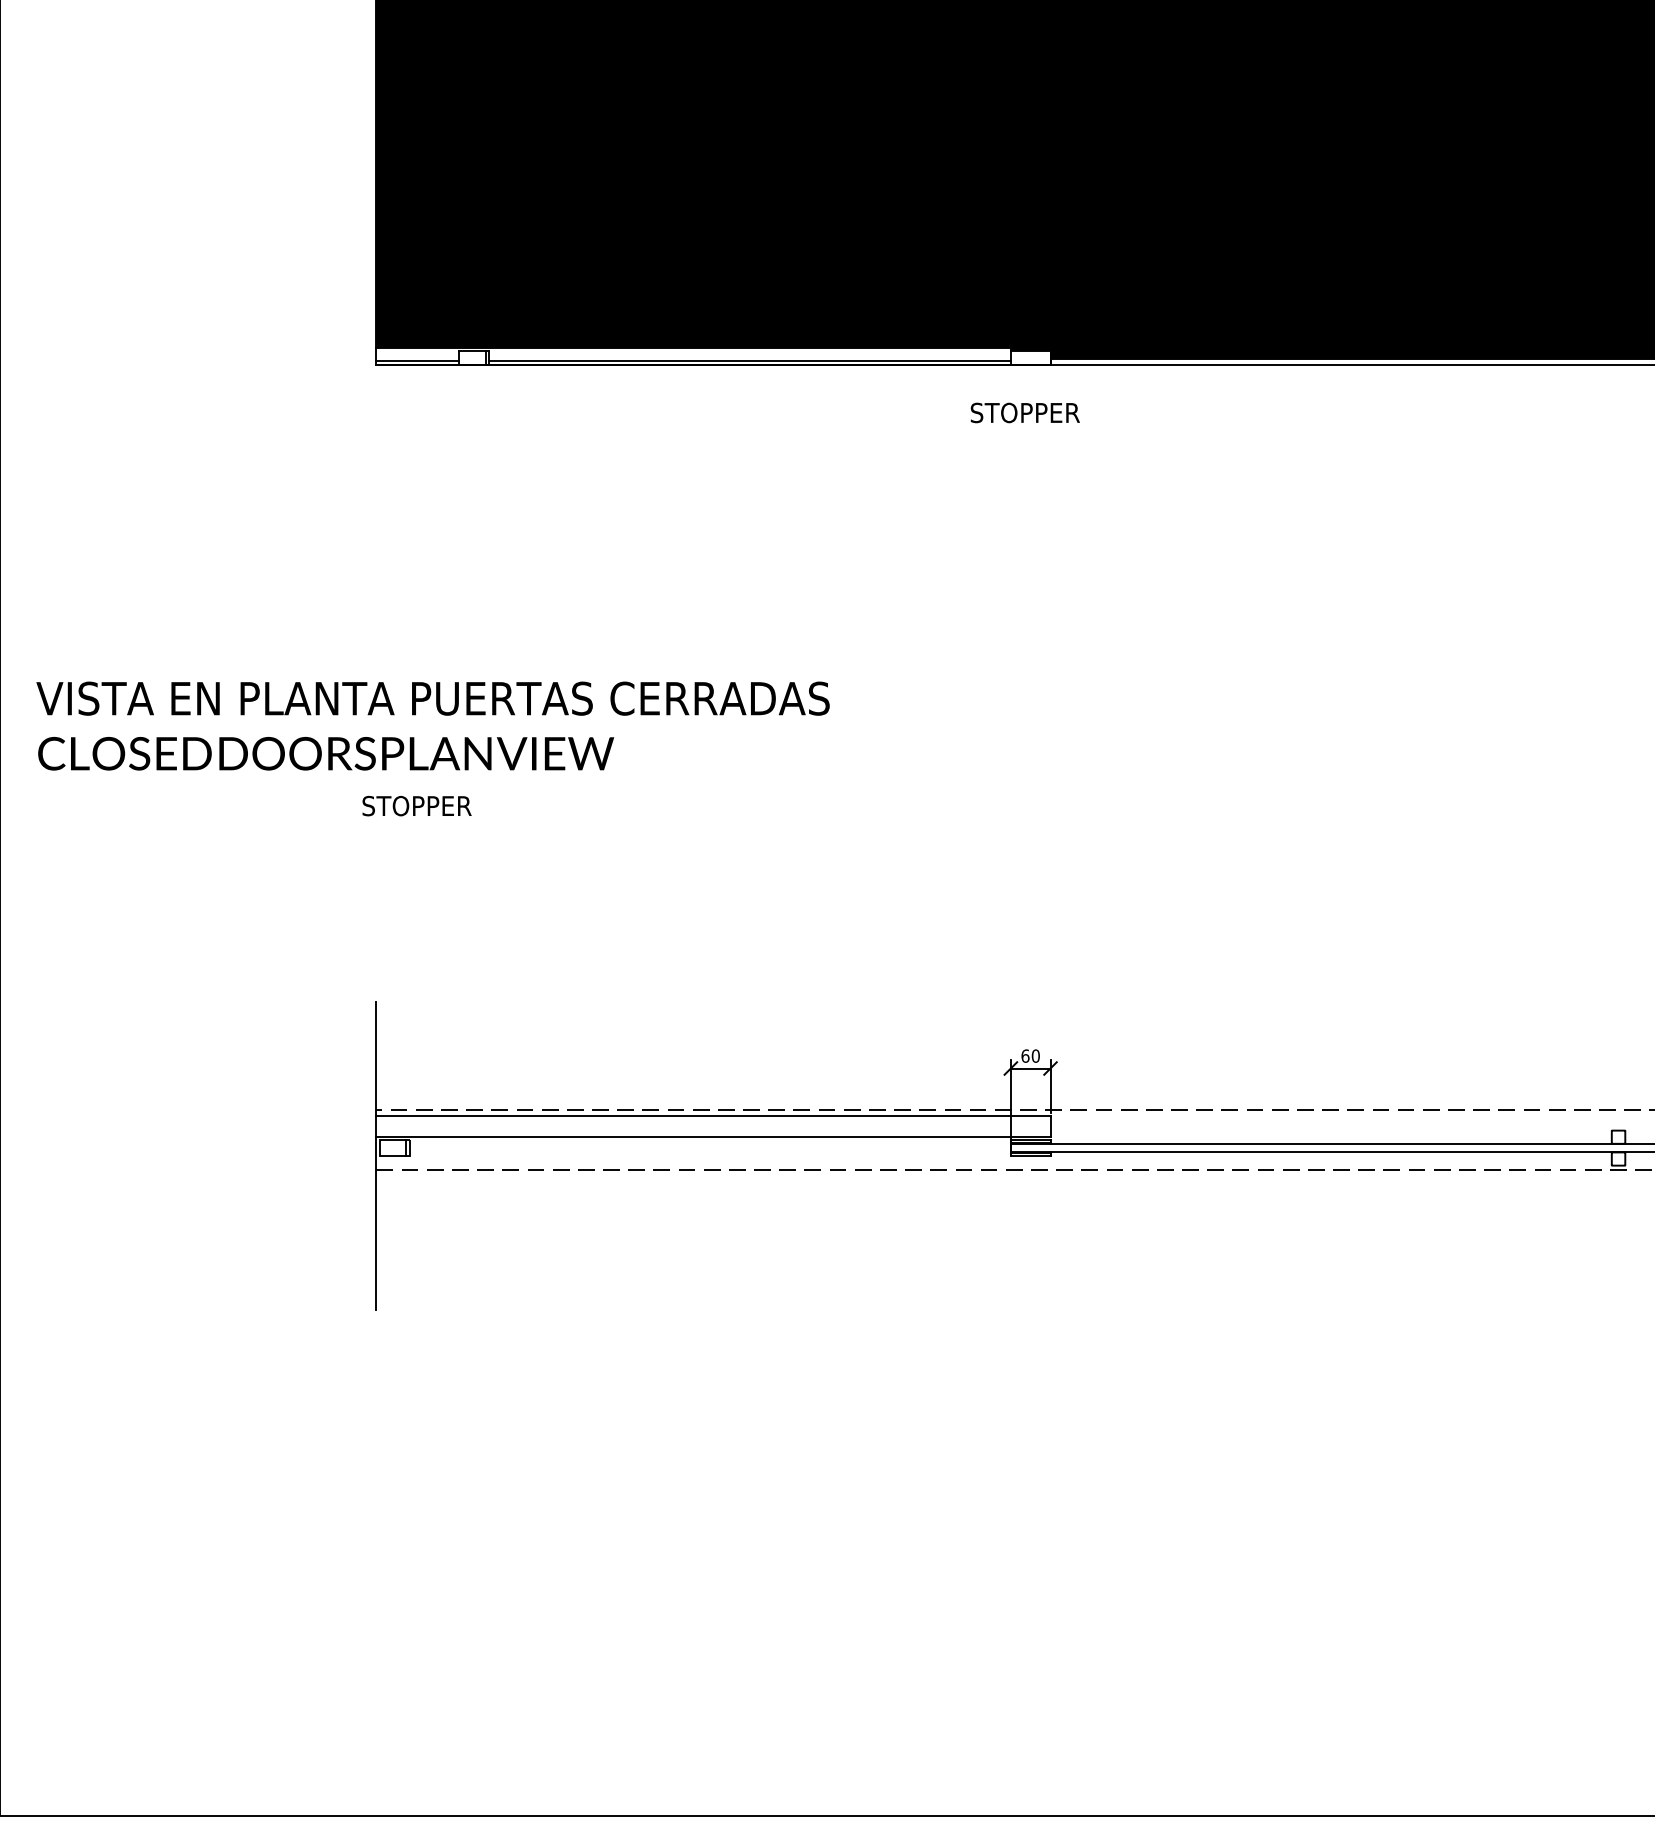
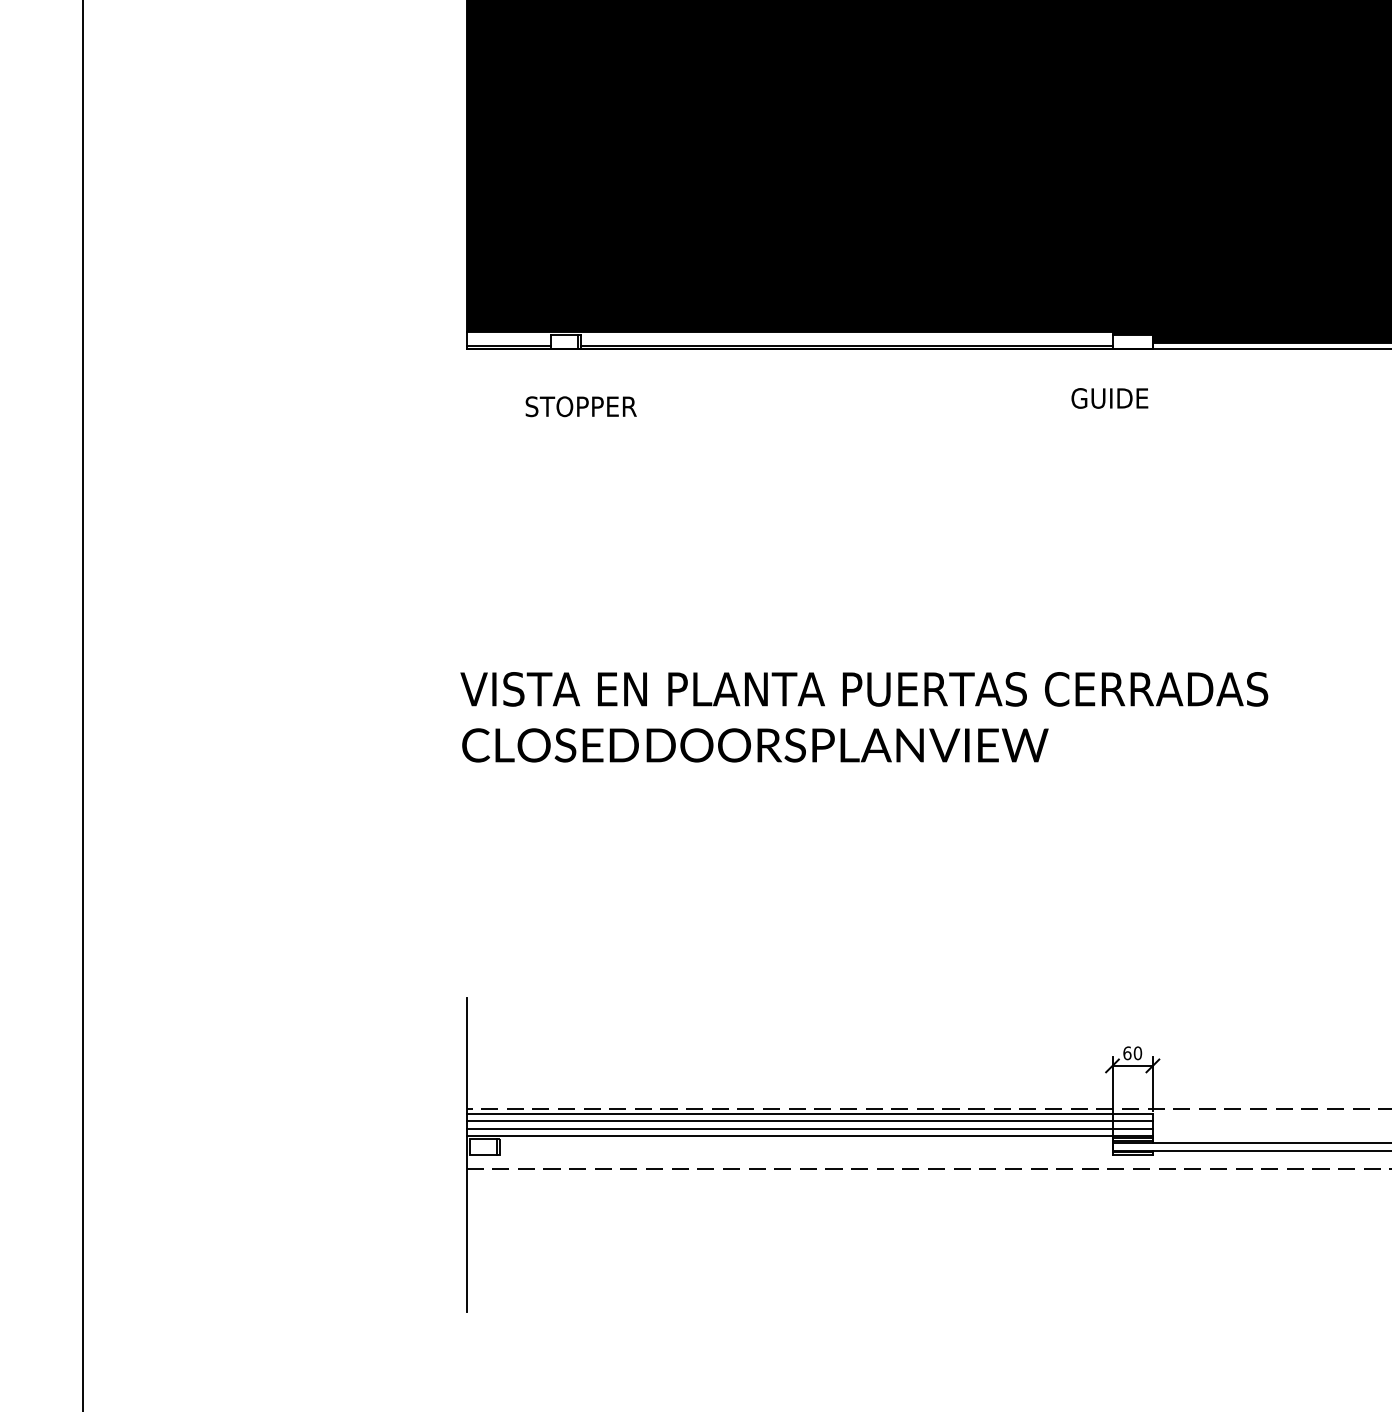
text: (1024, 412) -> (1126, 397), STOPPER -> GUIDE
text: (432, 725) -> (863, 716), moved
text: (416, 805) -> (580, 406), moved
line: (713, 1122) -> (809, 1120), added
line: (713, 1130) -> (809, 1129), added

